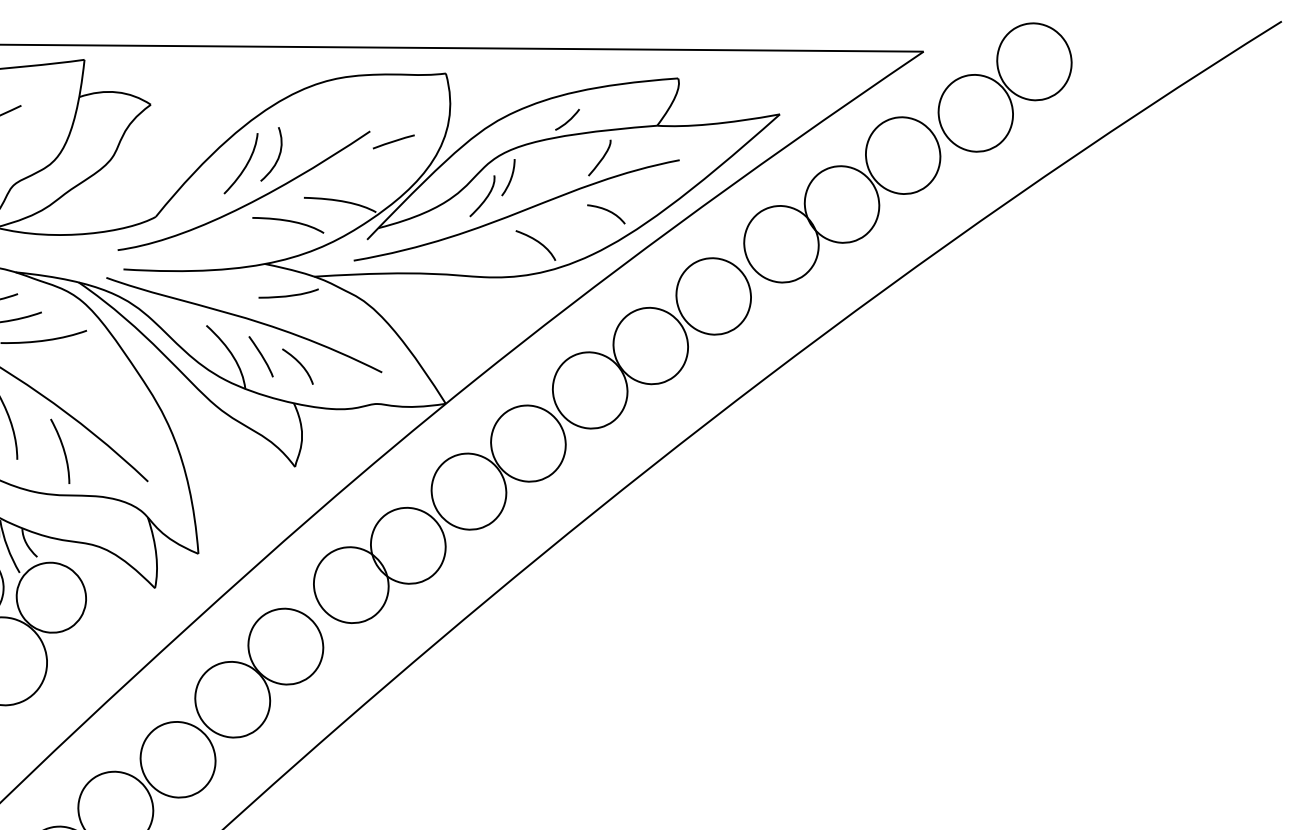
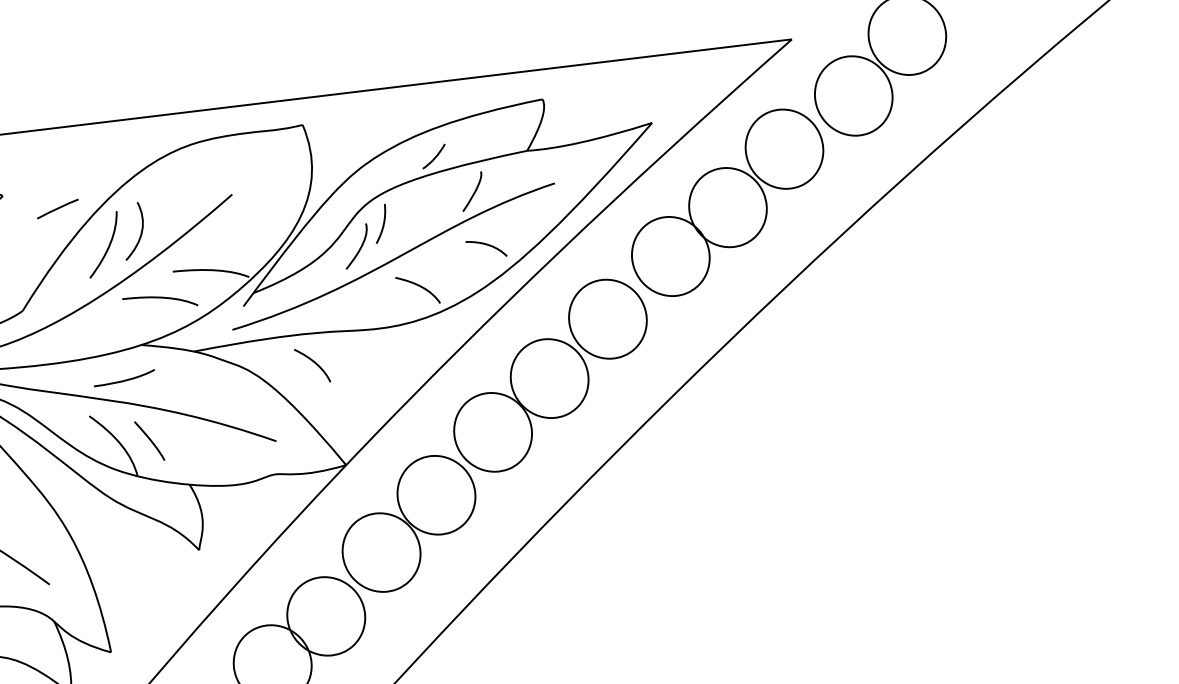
line: (393, 141) -> (57, 208), moved
curve: (288, 295) -> (124, 380), moved
curve: (299, 364) -> (313, 363), moved

